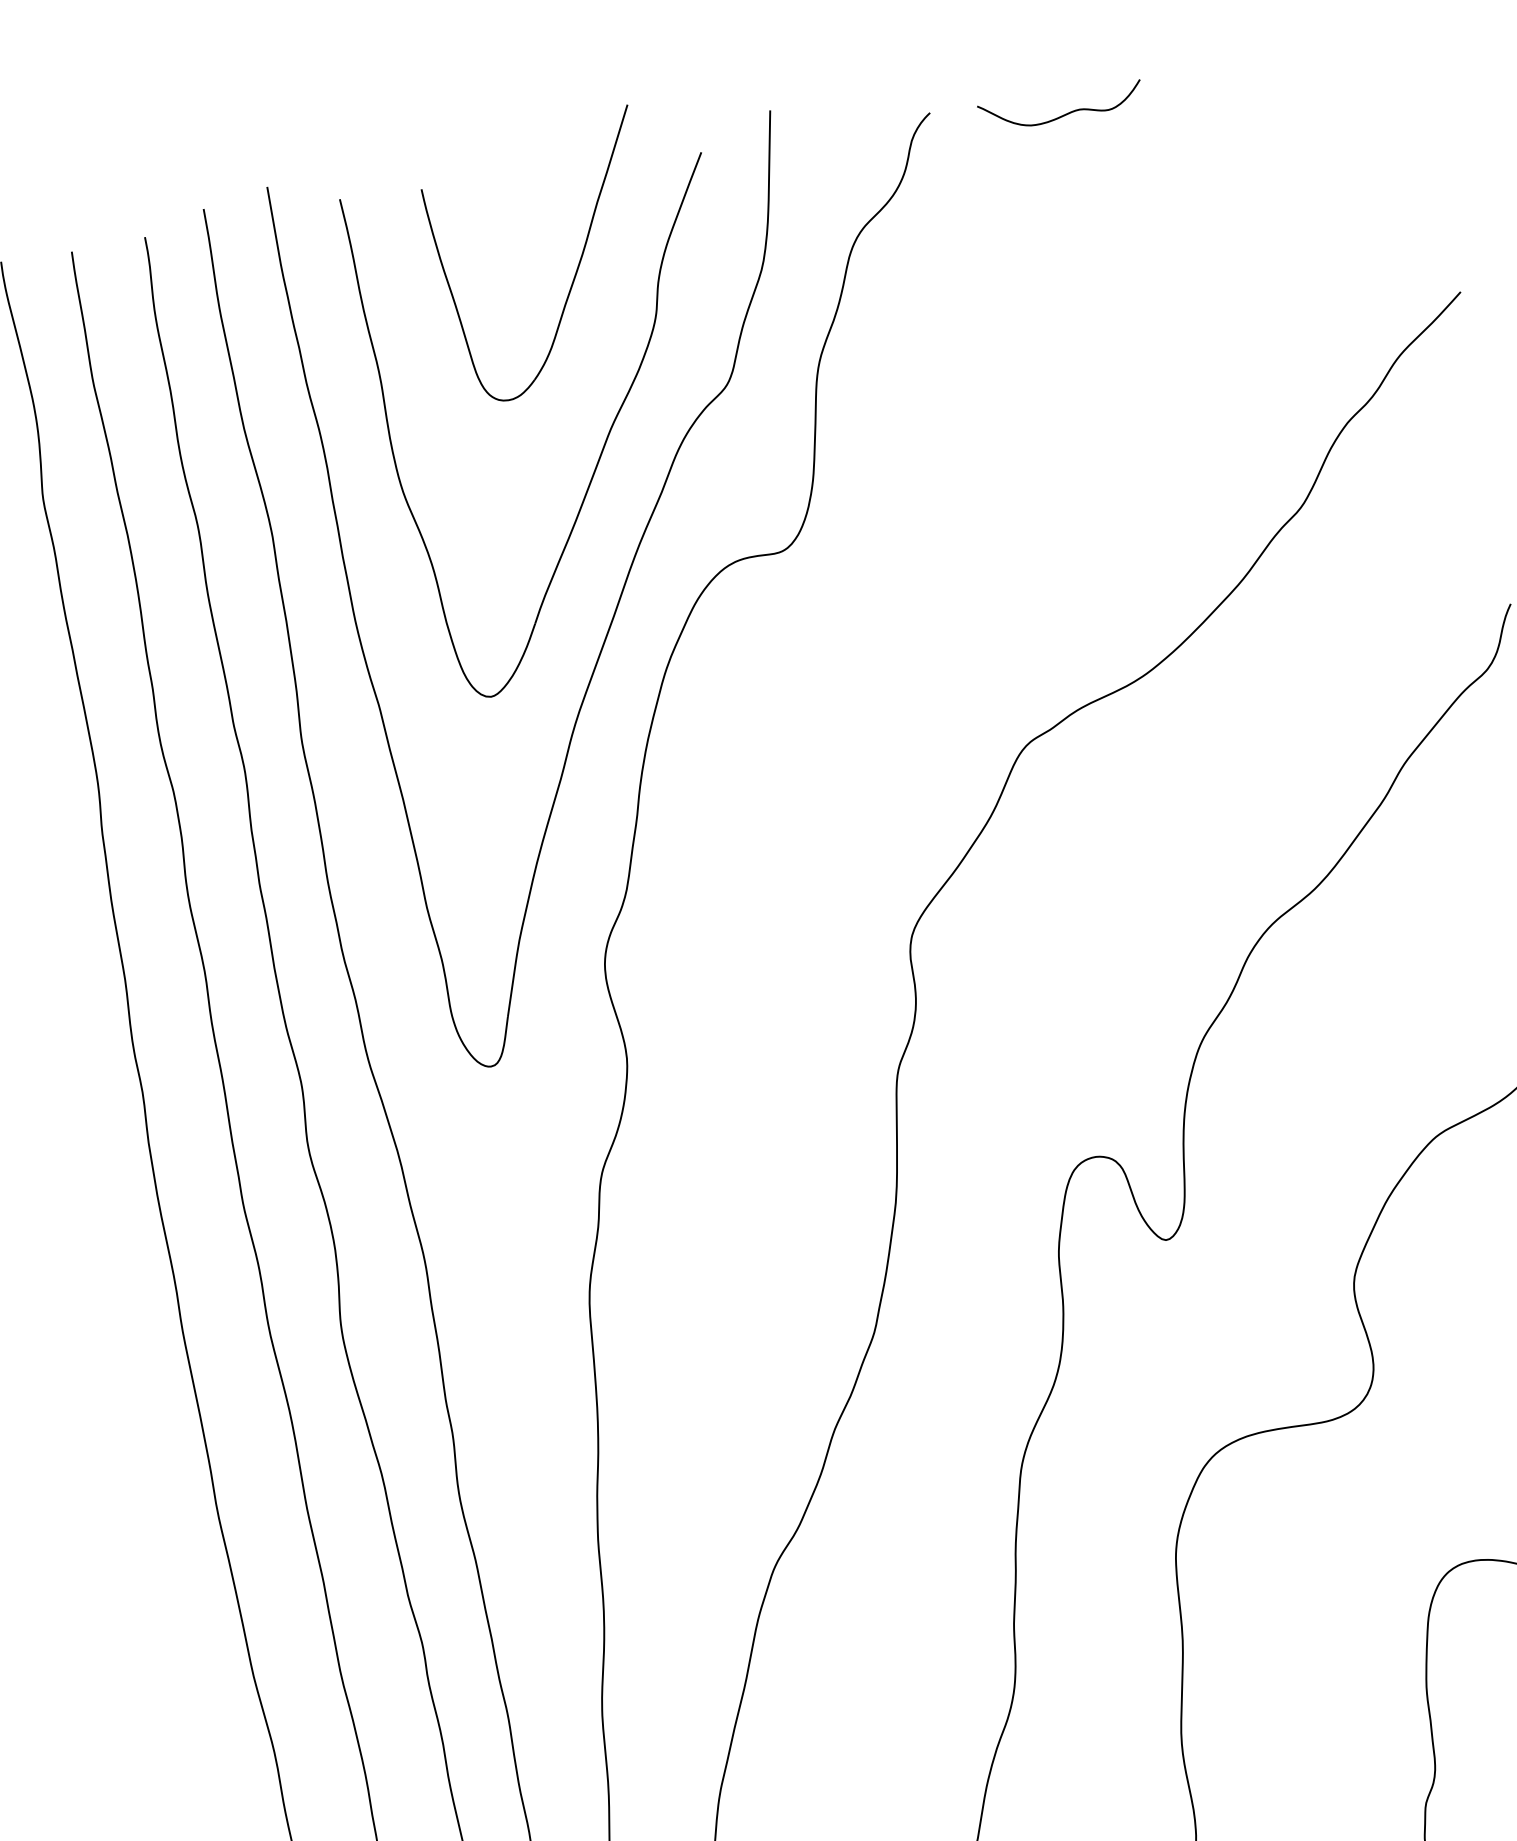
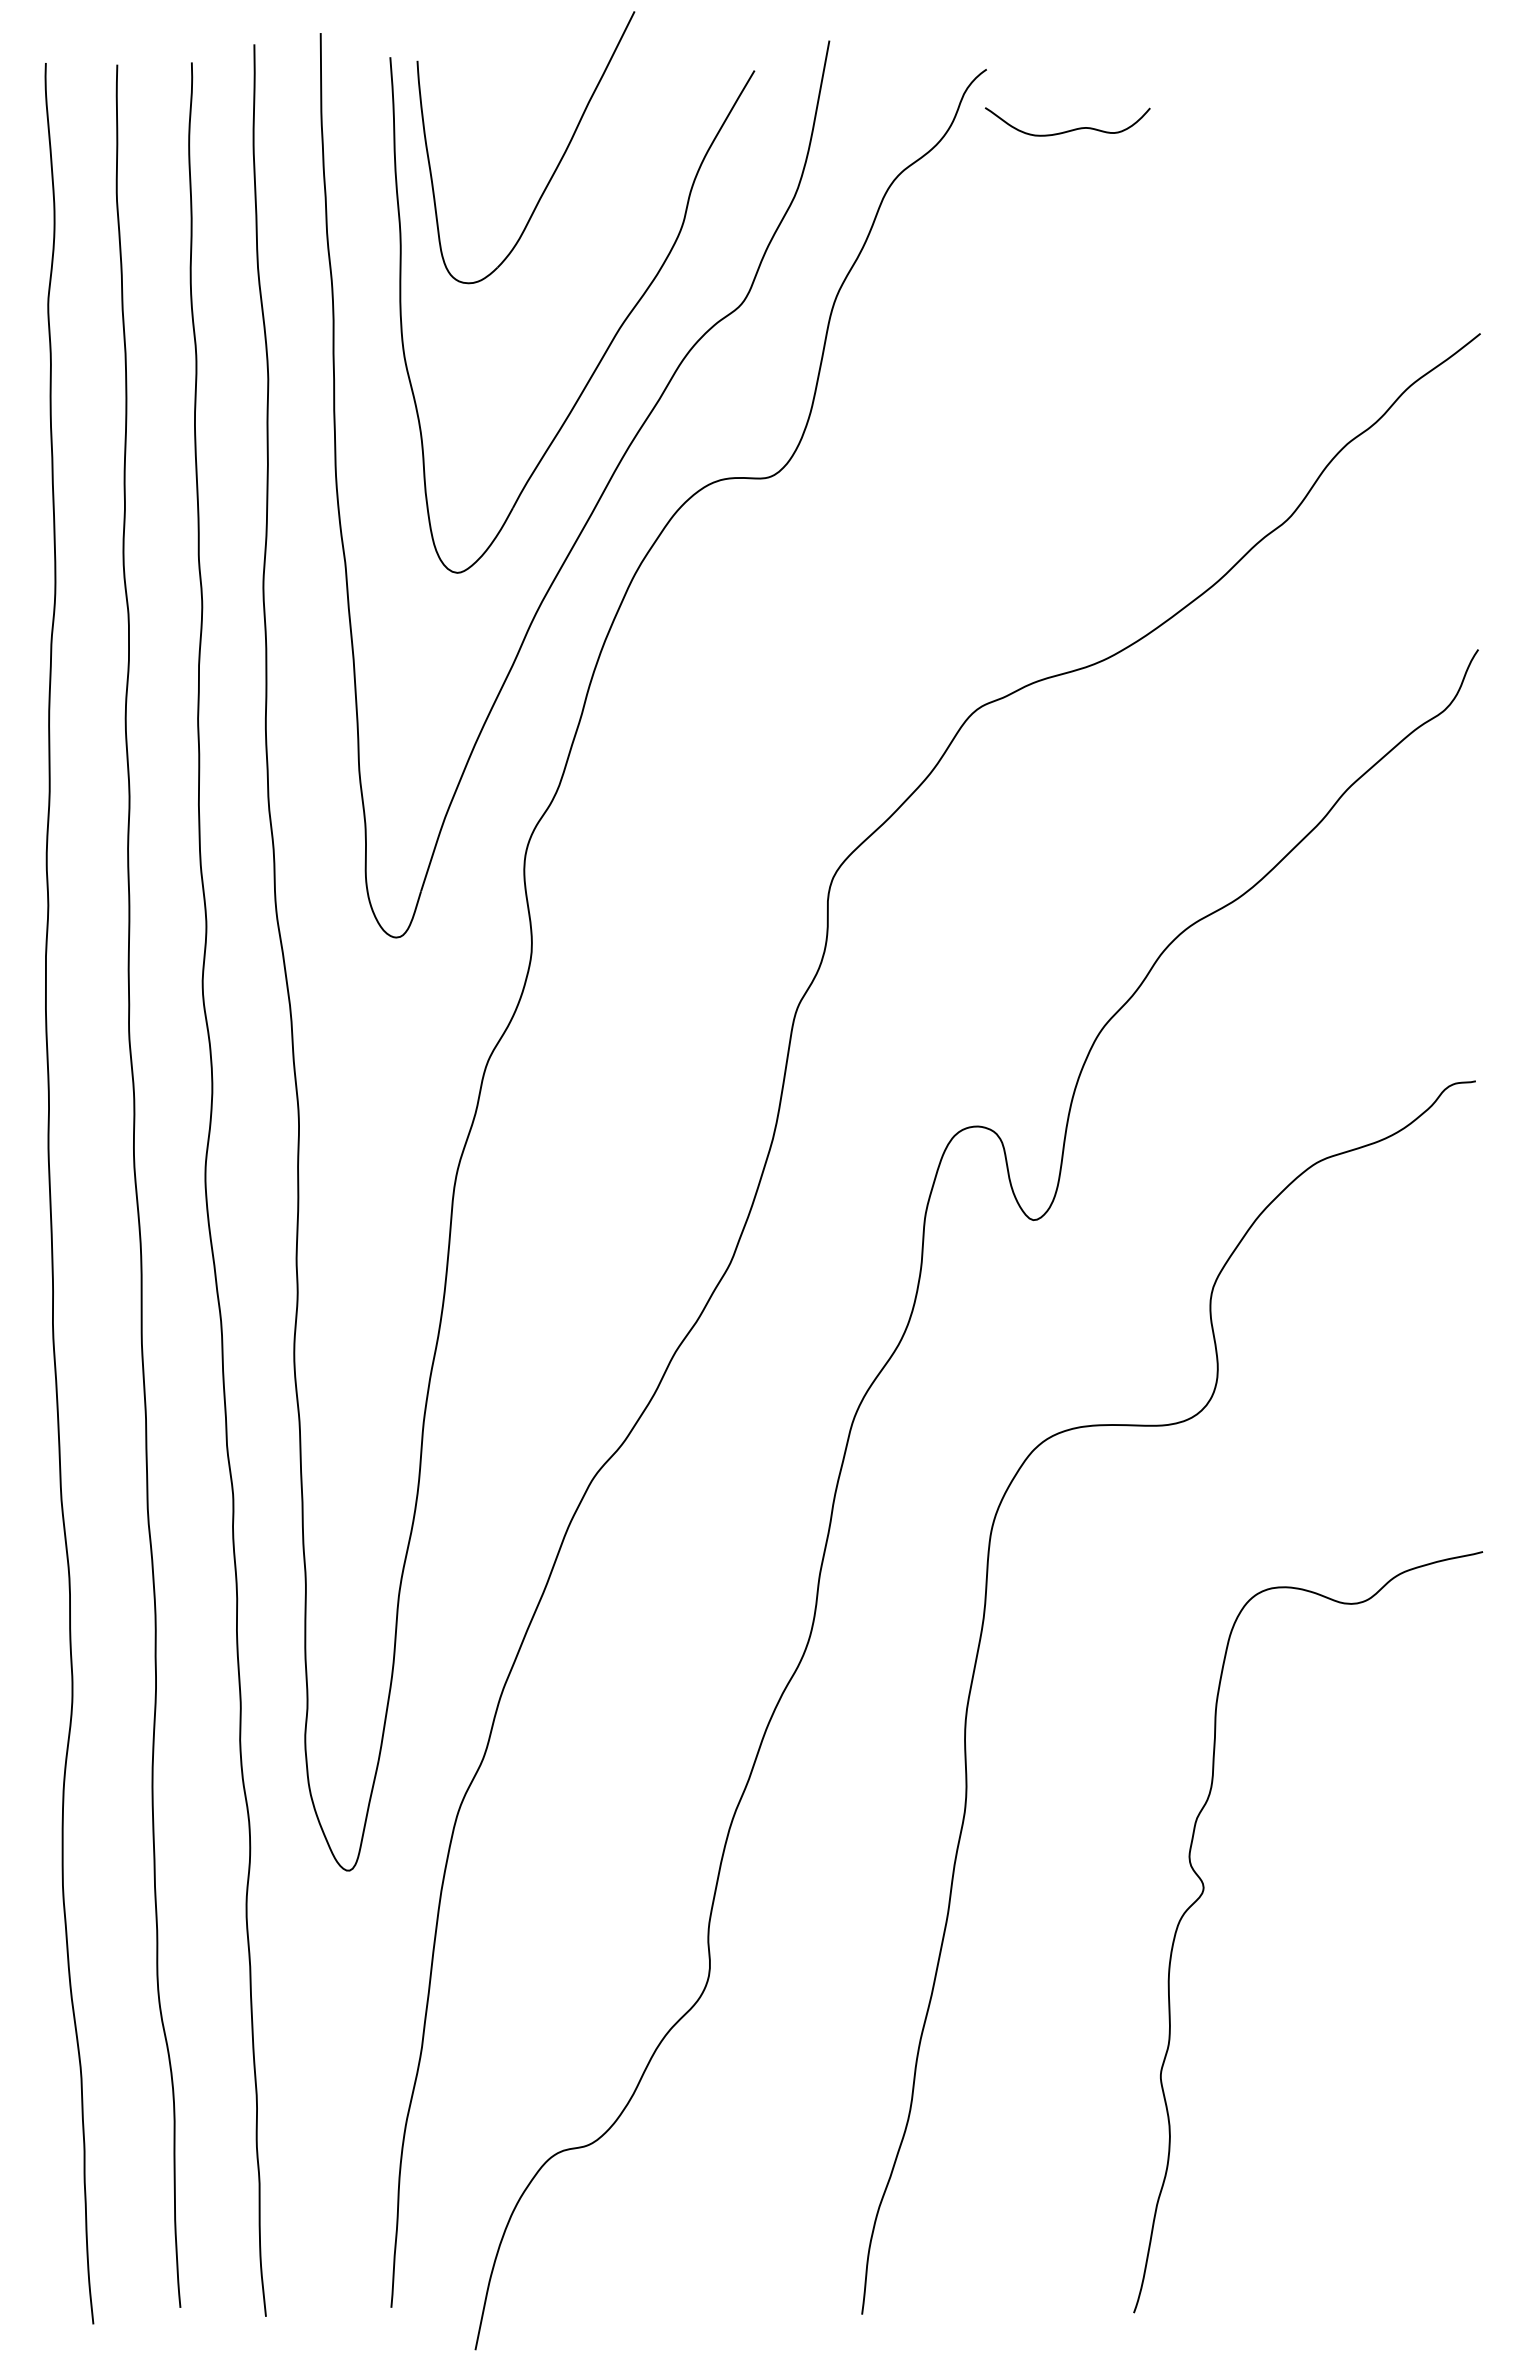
curve: (1064, 113) -> (1070, 129), moved
part: (576, 268) -> (557, 164), moved

